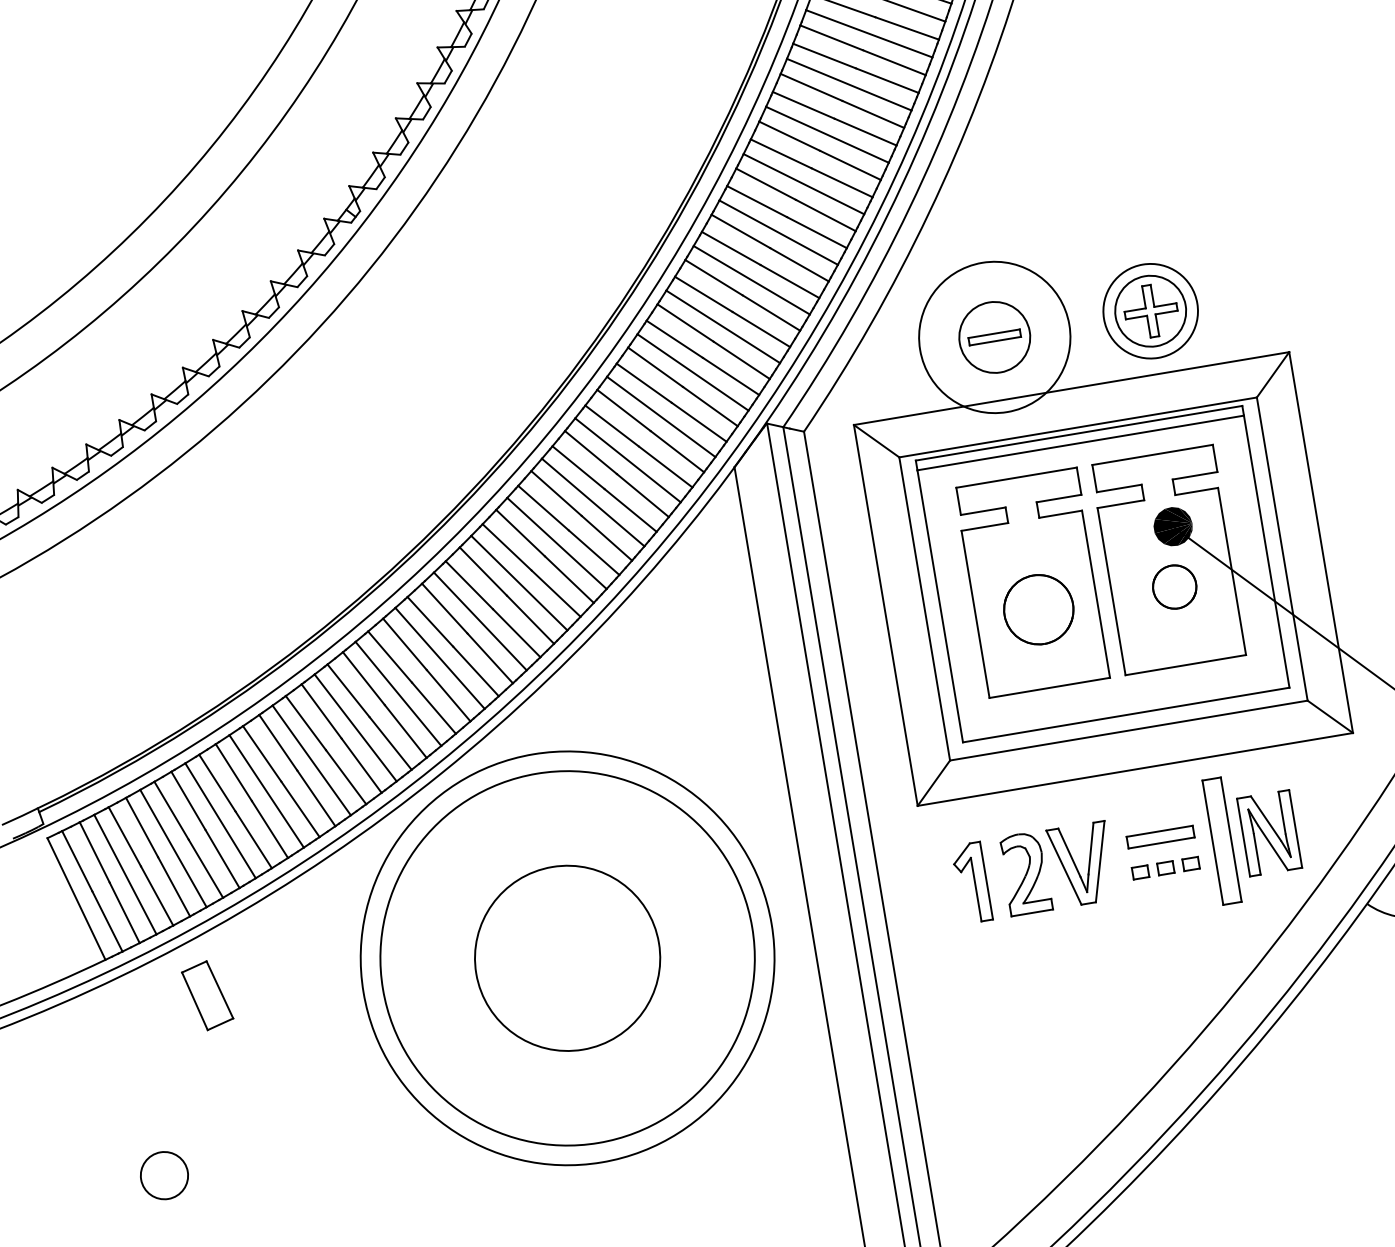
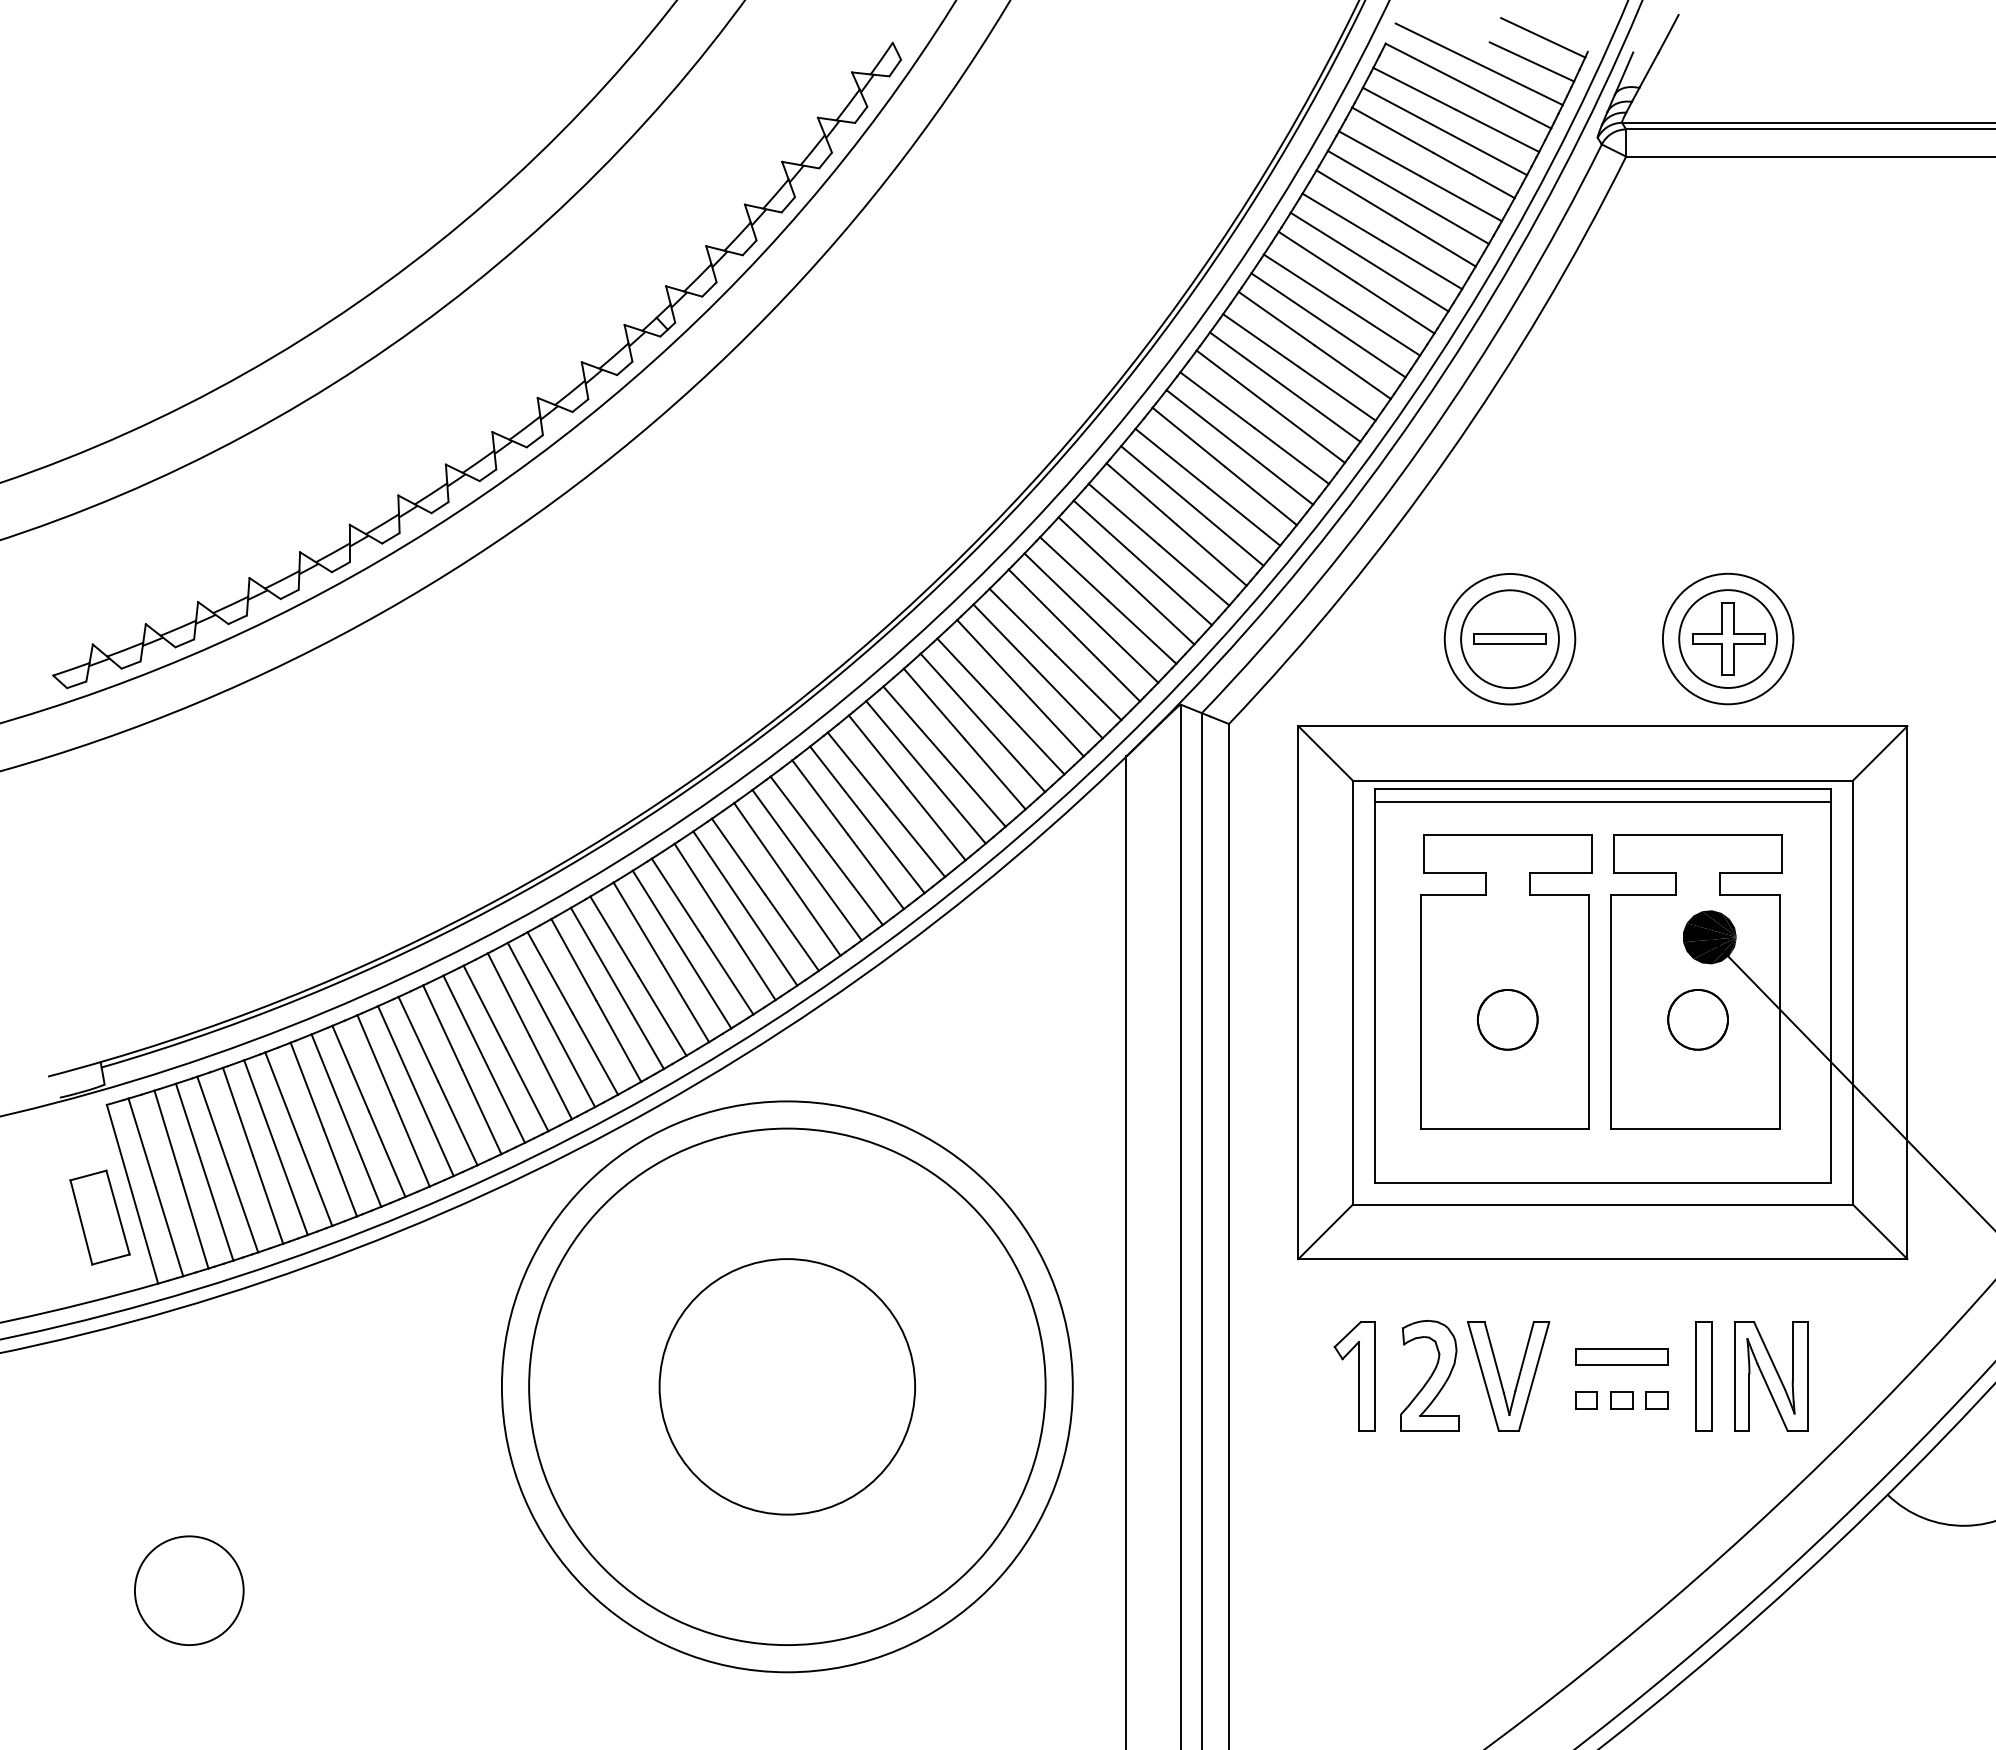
circle: (994, 337) -> (1509, 638), size x0.62
part: (1038, 609) -> (1507, 1019), size x0.62
part: (1221, 841) -> (1703, 1376), size x0.62
part: (207, 995) -> (99, 1217), moved
circle: (163, 1175) -> (188, 1590), size x1.67

